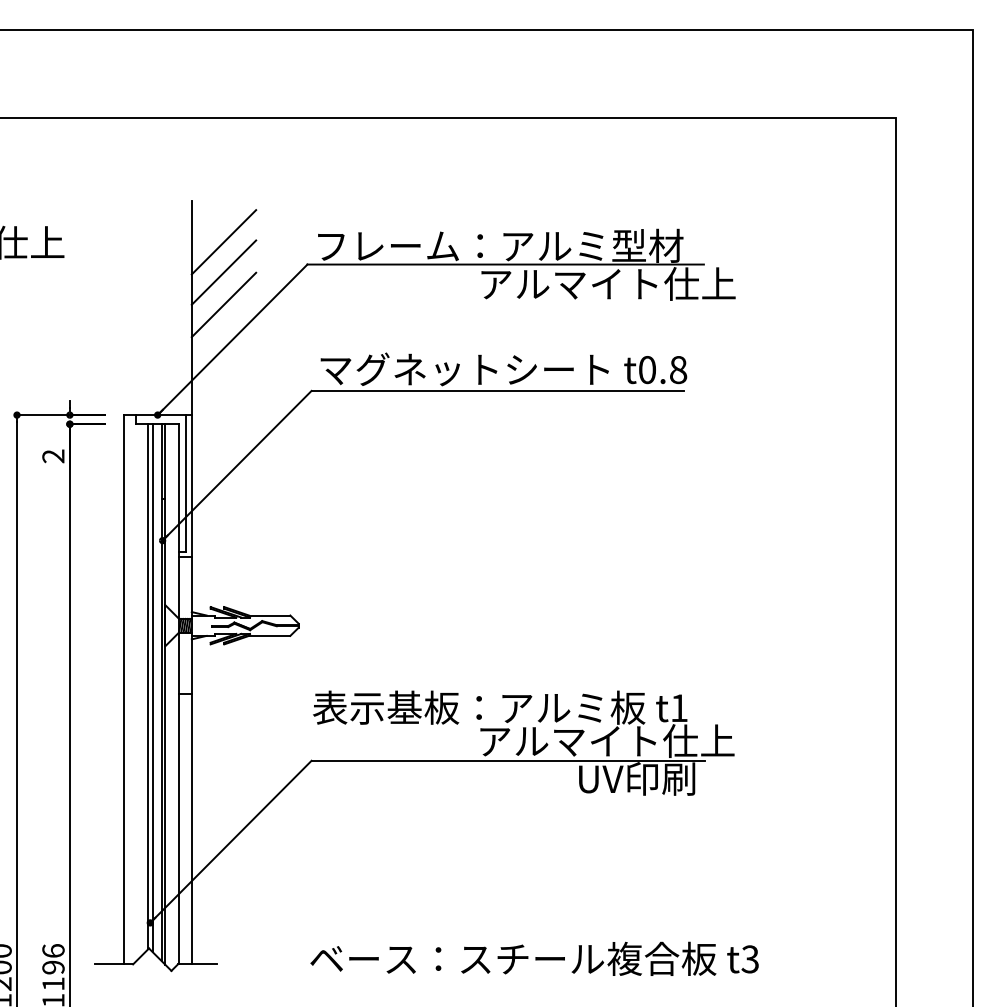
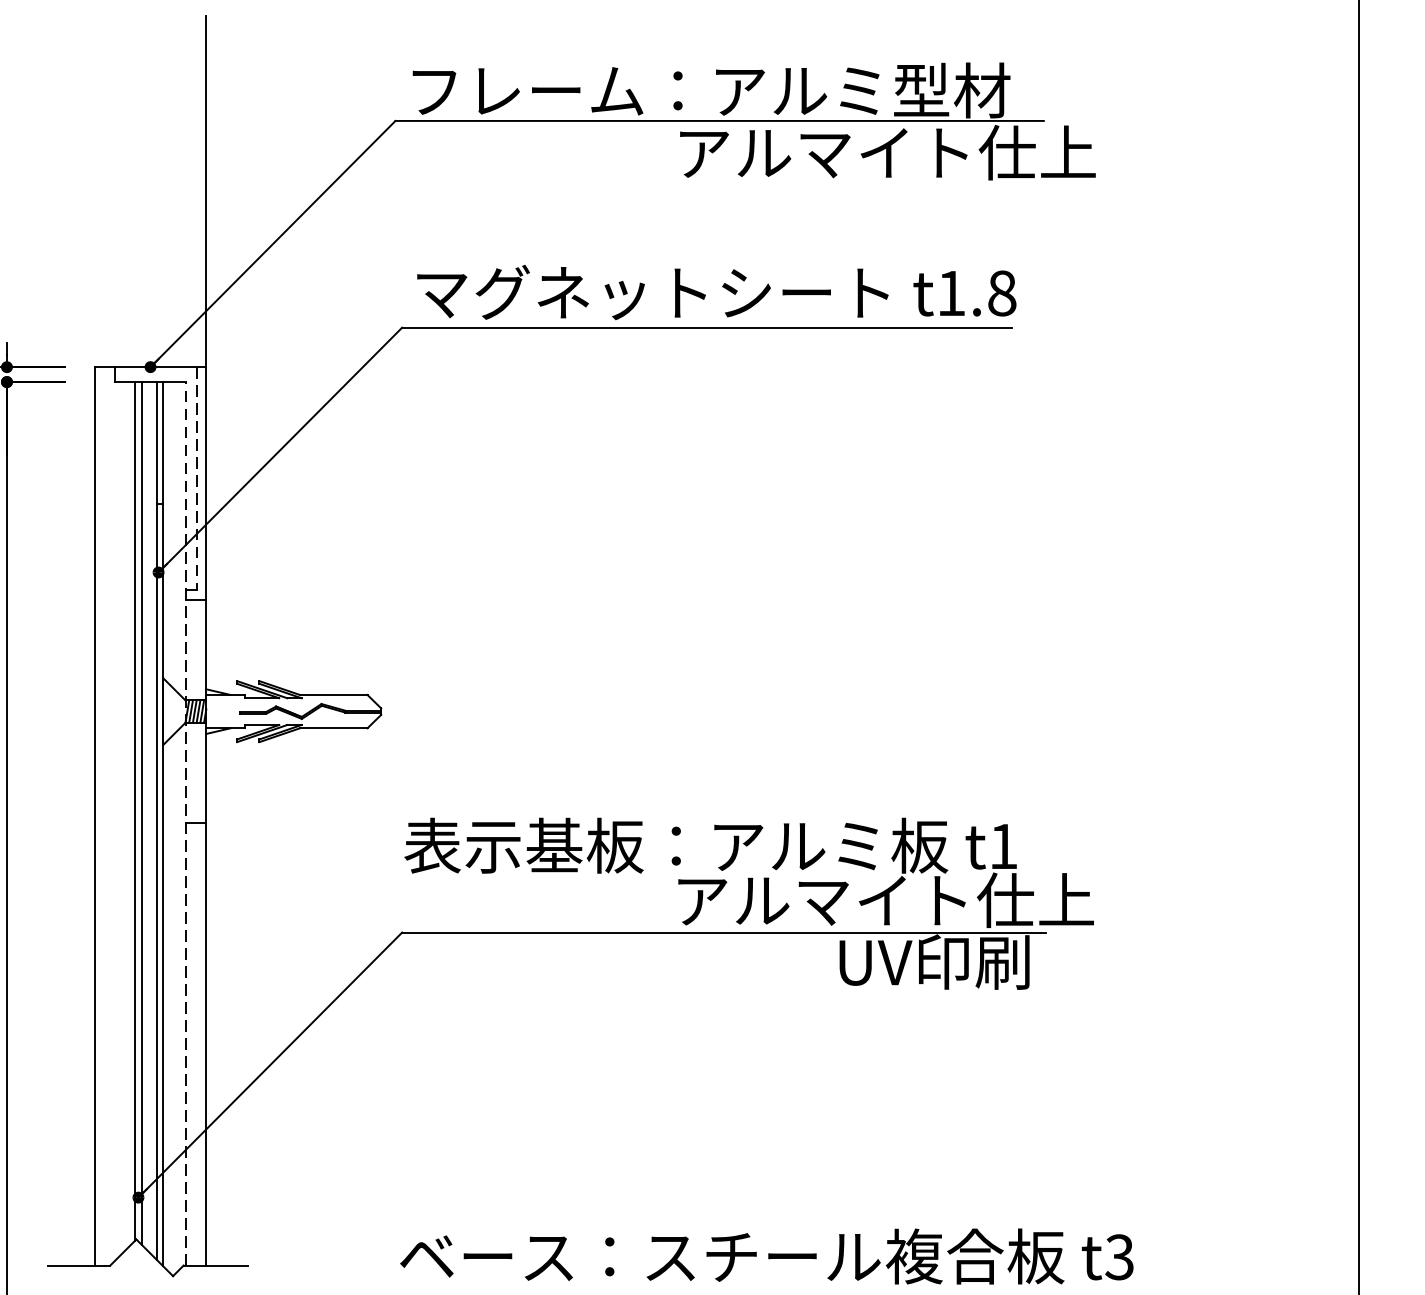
line: (223, 242) -> (258, 84), removed
line: (223, 272) -> (258, 133), removed
line: (223, 304) -> (258, 186), removed
text: (647, 370) -> (951, 294), t0.8 -> t1.8
line: (185, 483) -> (196, 479), solid -> dashed
line: (179, 693) -> (186, 822), solid -> dashed

